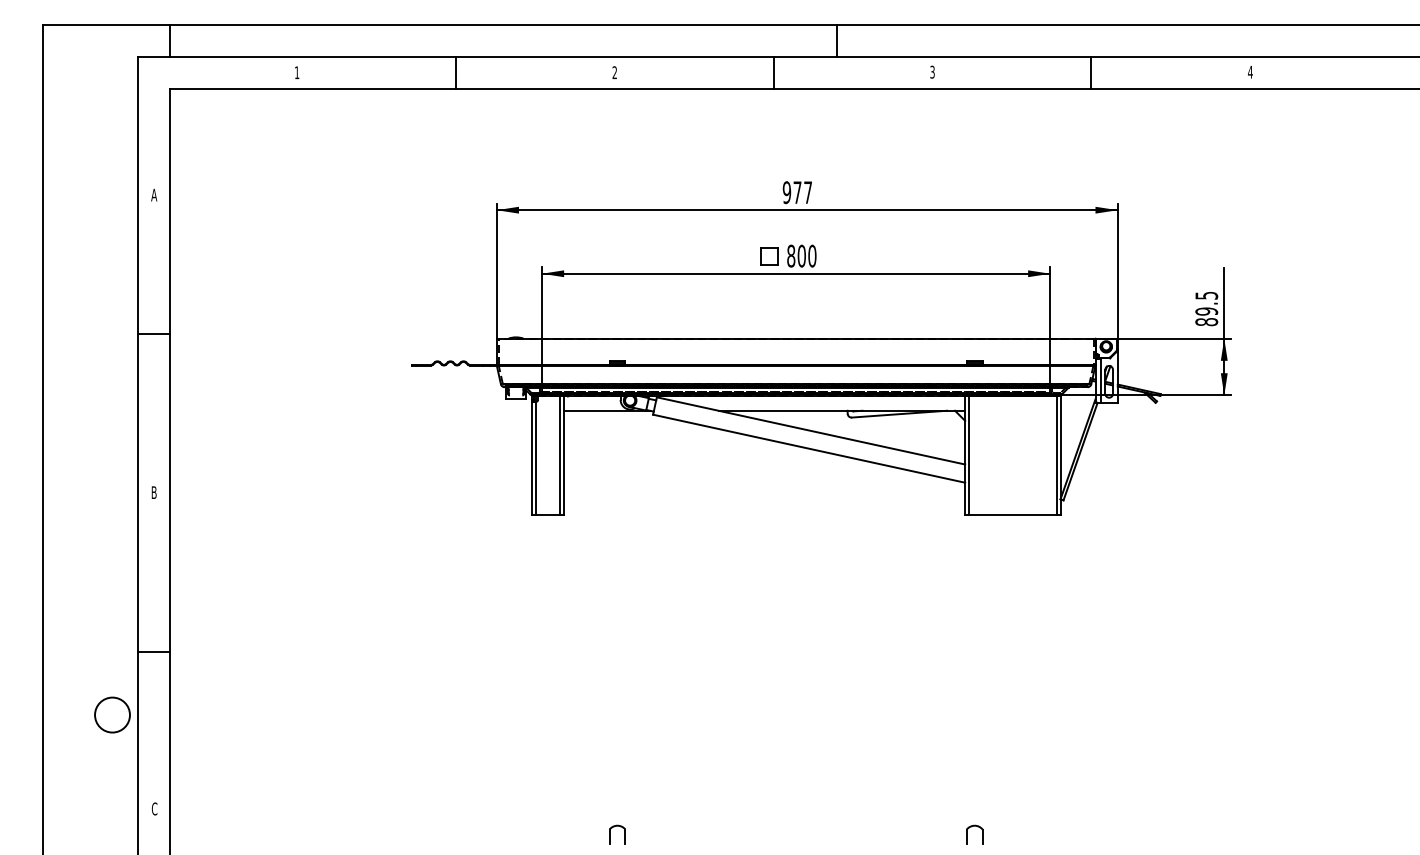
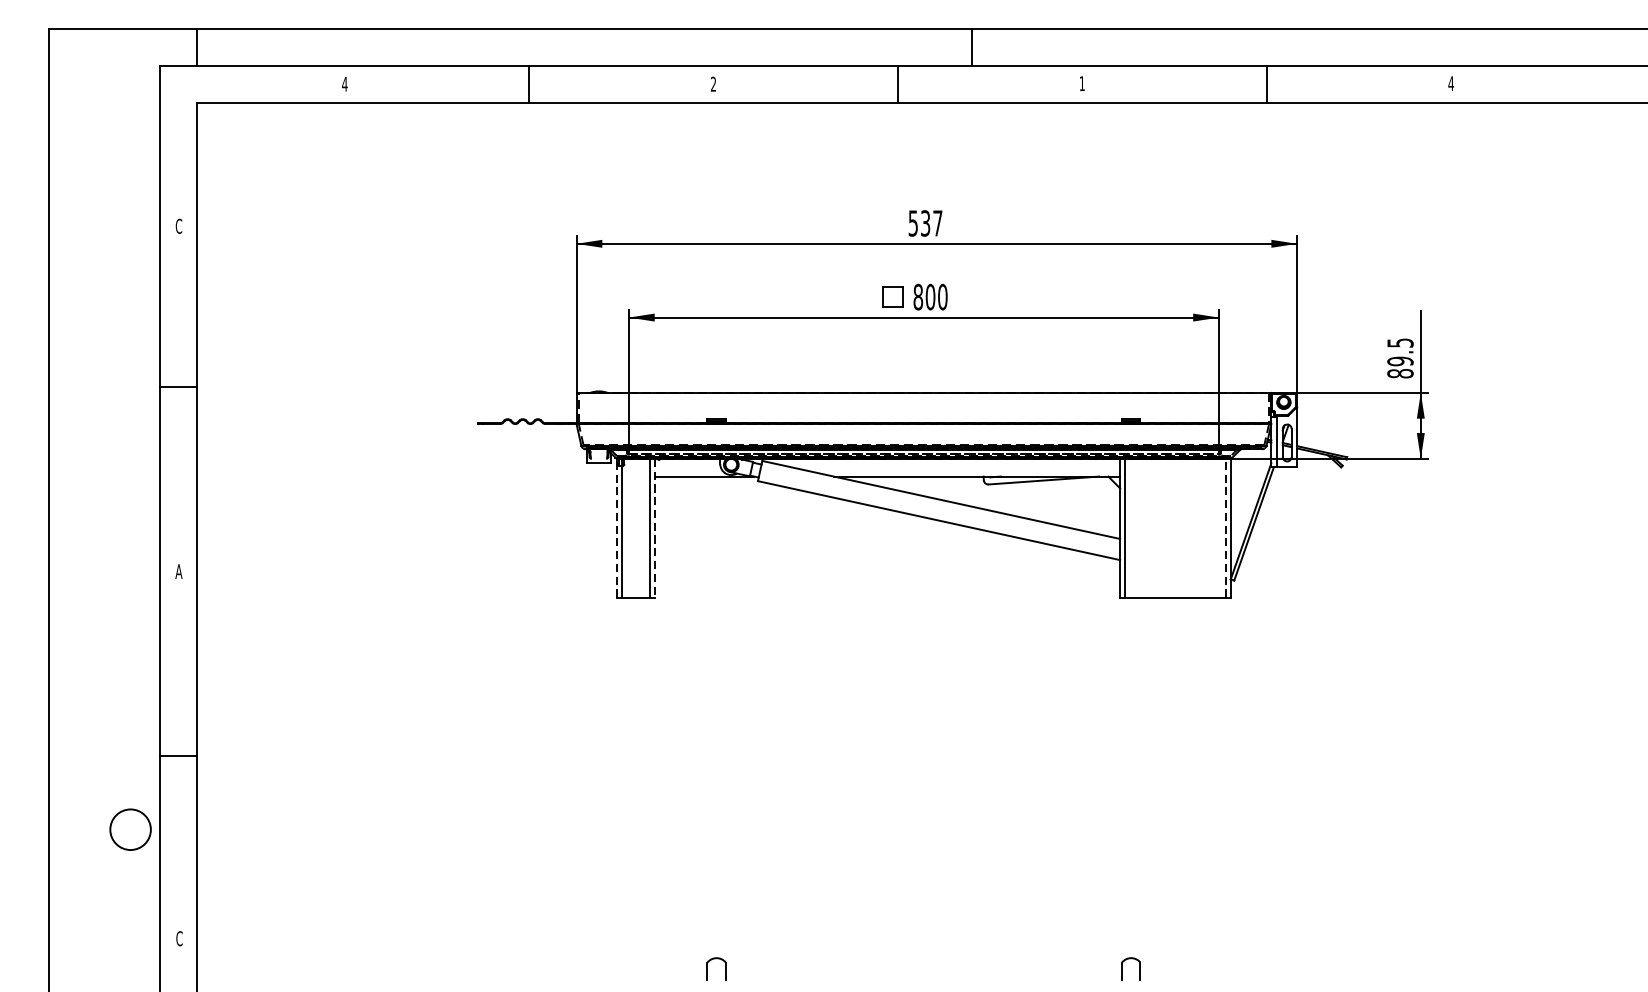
text: (932, 71) -> (1082, 82), 3 -> 1
text: (296, 72) -> (344, 84), 1 -> 4
text: (791, 192) -> (918, 223), 977 -> 537
text: (154, 194) -> (179, 225), A -> C
line: (564, 455) -> (655, 528), solid -> dashed
line: (1056, 455) -> (1226, 528), solid -> dashed
line: (531, 458) -> (616, 531), solid -> dashed
text: (154, 492) -> (179, 571), B -> A

